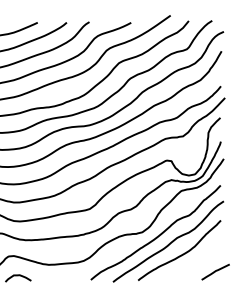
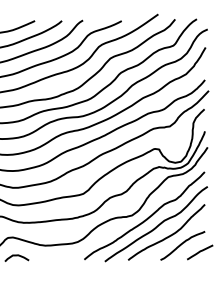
curve: (196, 263) -> (182, 244), added

